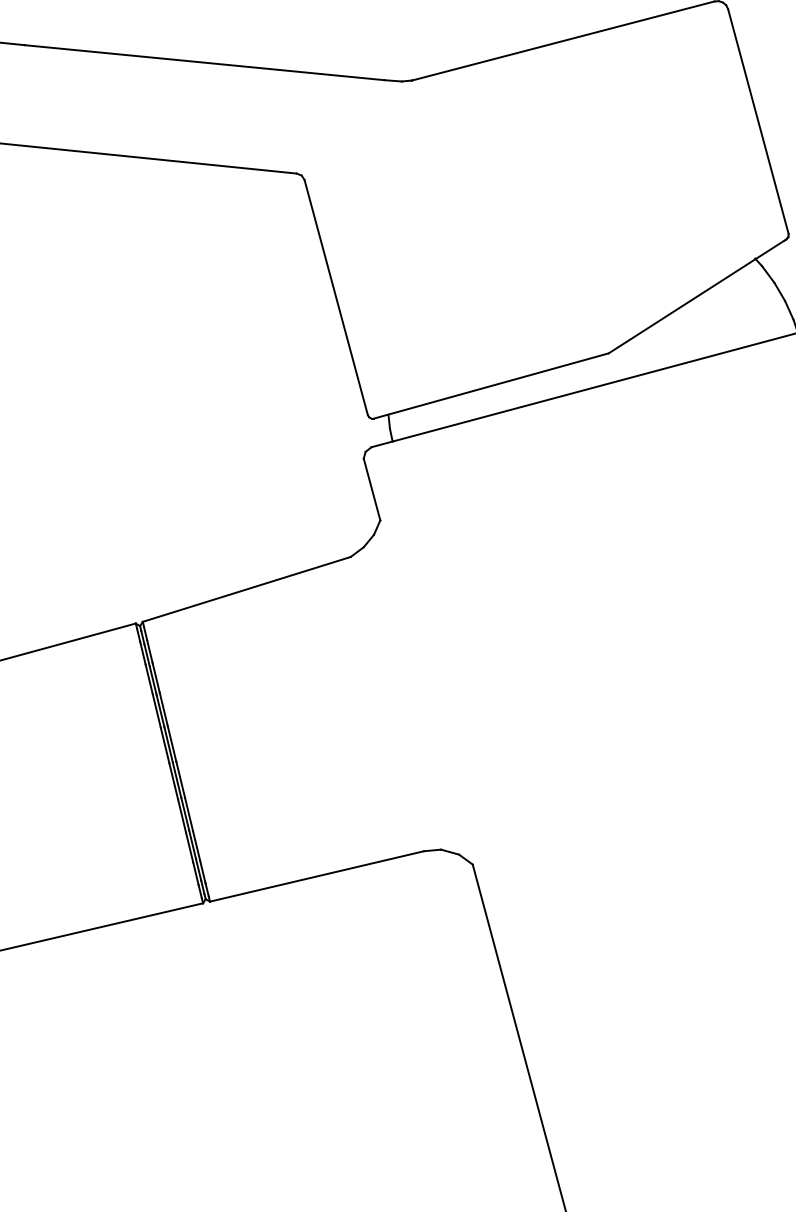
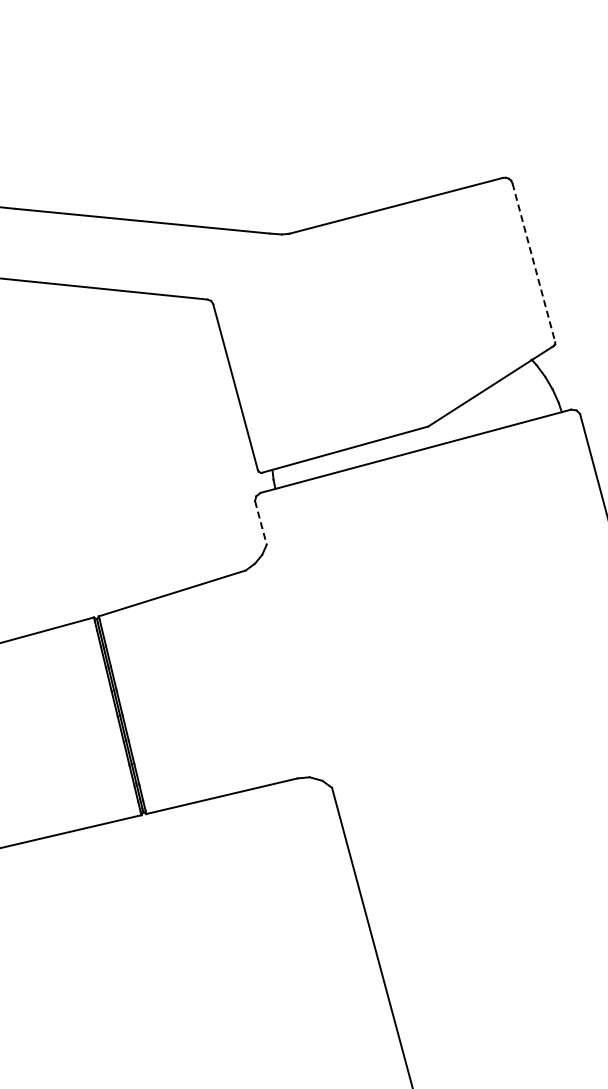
line: (759, 122) -> (534, 263), solid -> dashed
line: (371, 489) -> (260, 522), solid -> dashed

